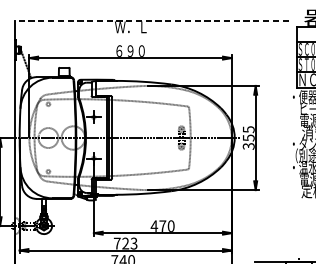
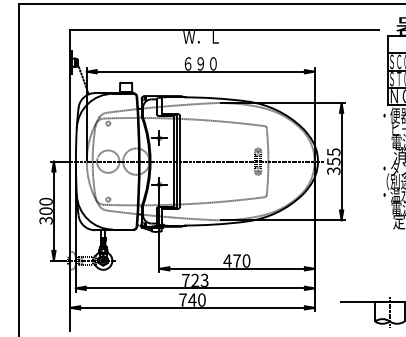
line: (151, 20) -> (224, 29), dashed -> solid

